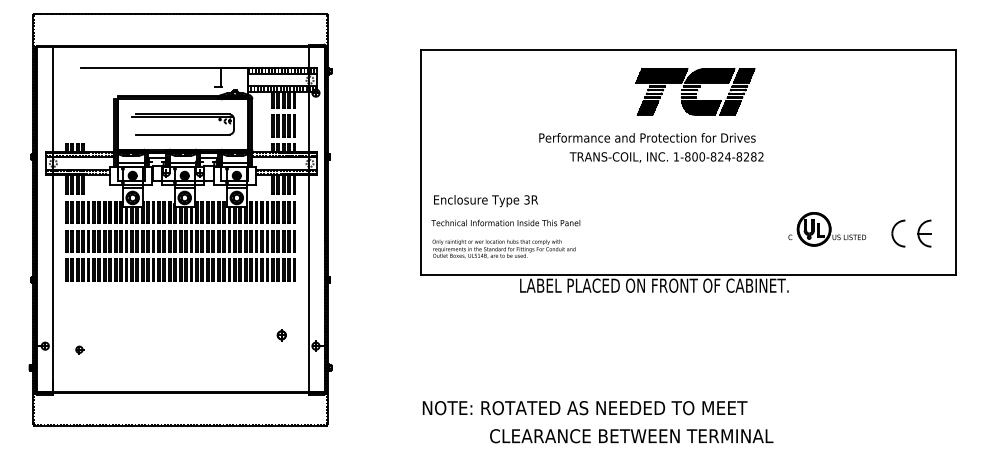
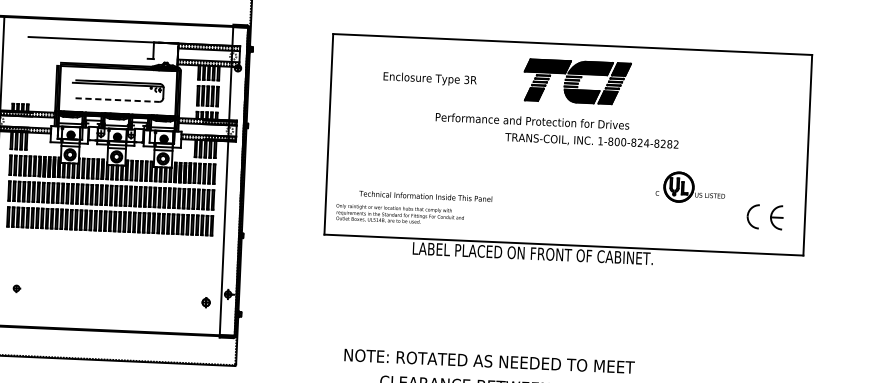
line: (182, 134) -> (117, 100), solid -> dashed
text: (666, 157) -> (591, 141), moved
text: (485, 201) -> (429, 79), moved
text: (505, 222) -> (425, 195), moved
part: (827, 229) -> (690, 187), moved
part: (281, 335) -> (205, 302), moved
text: (584, 408) -> (488, 361), moved

